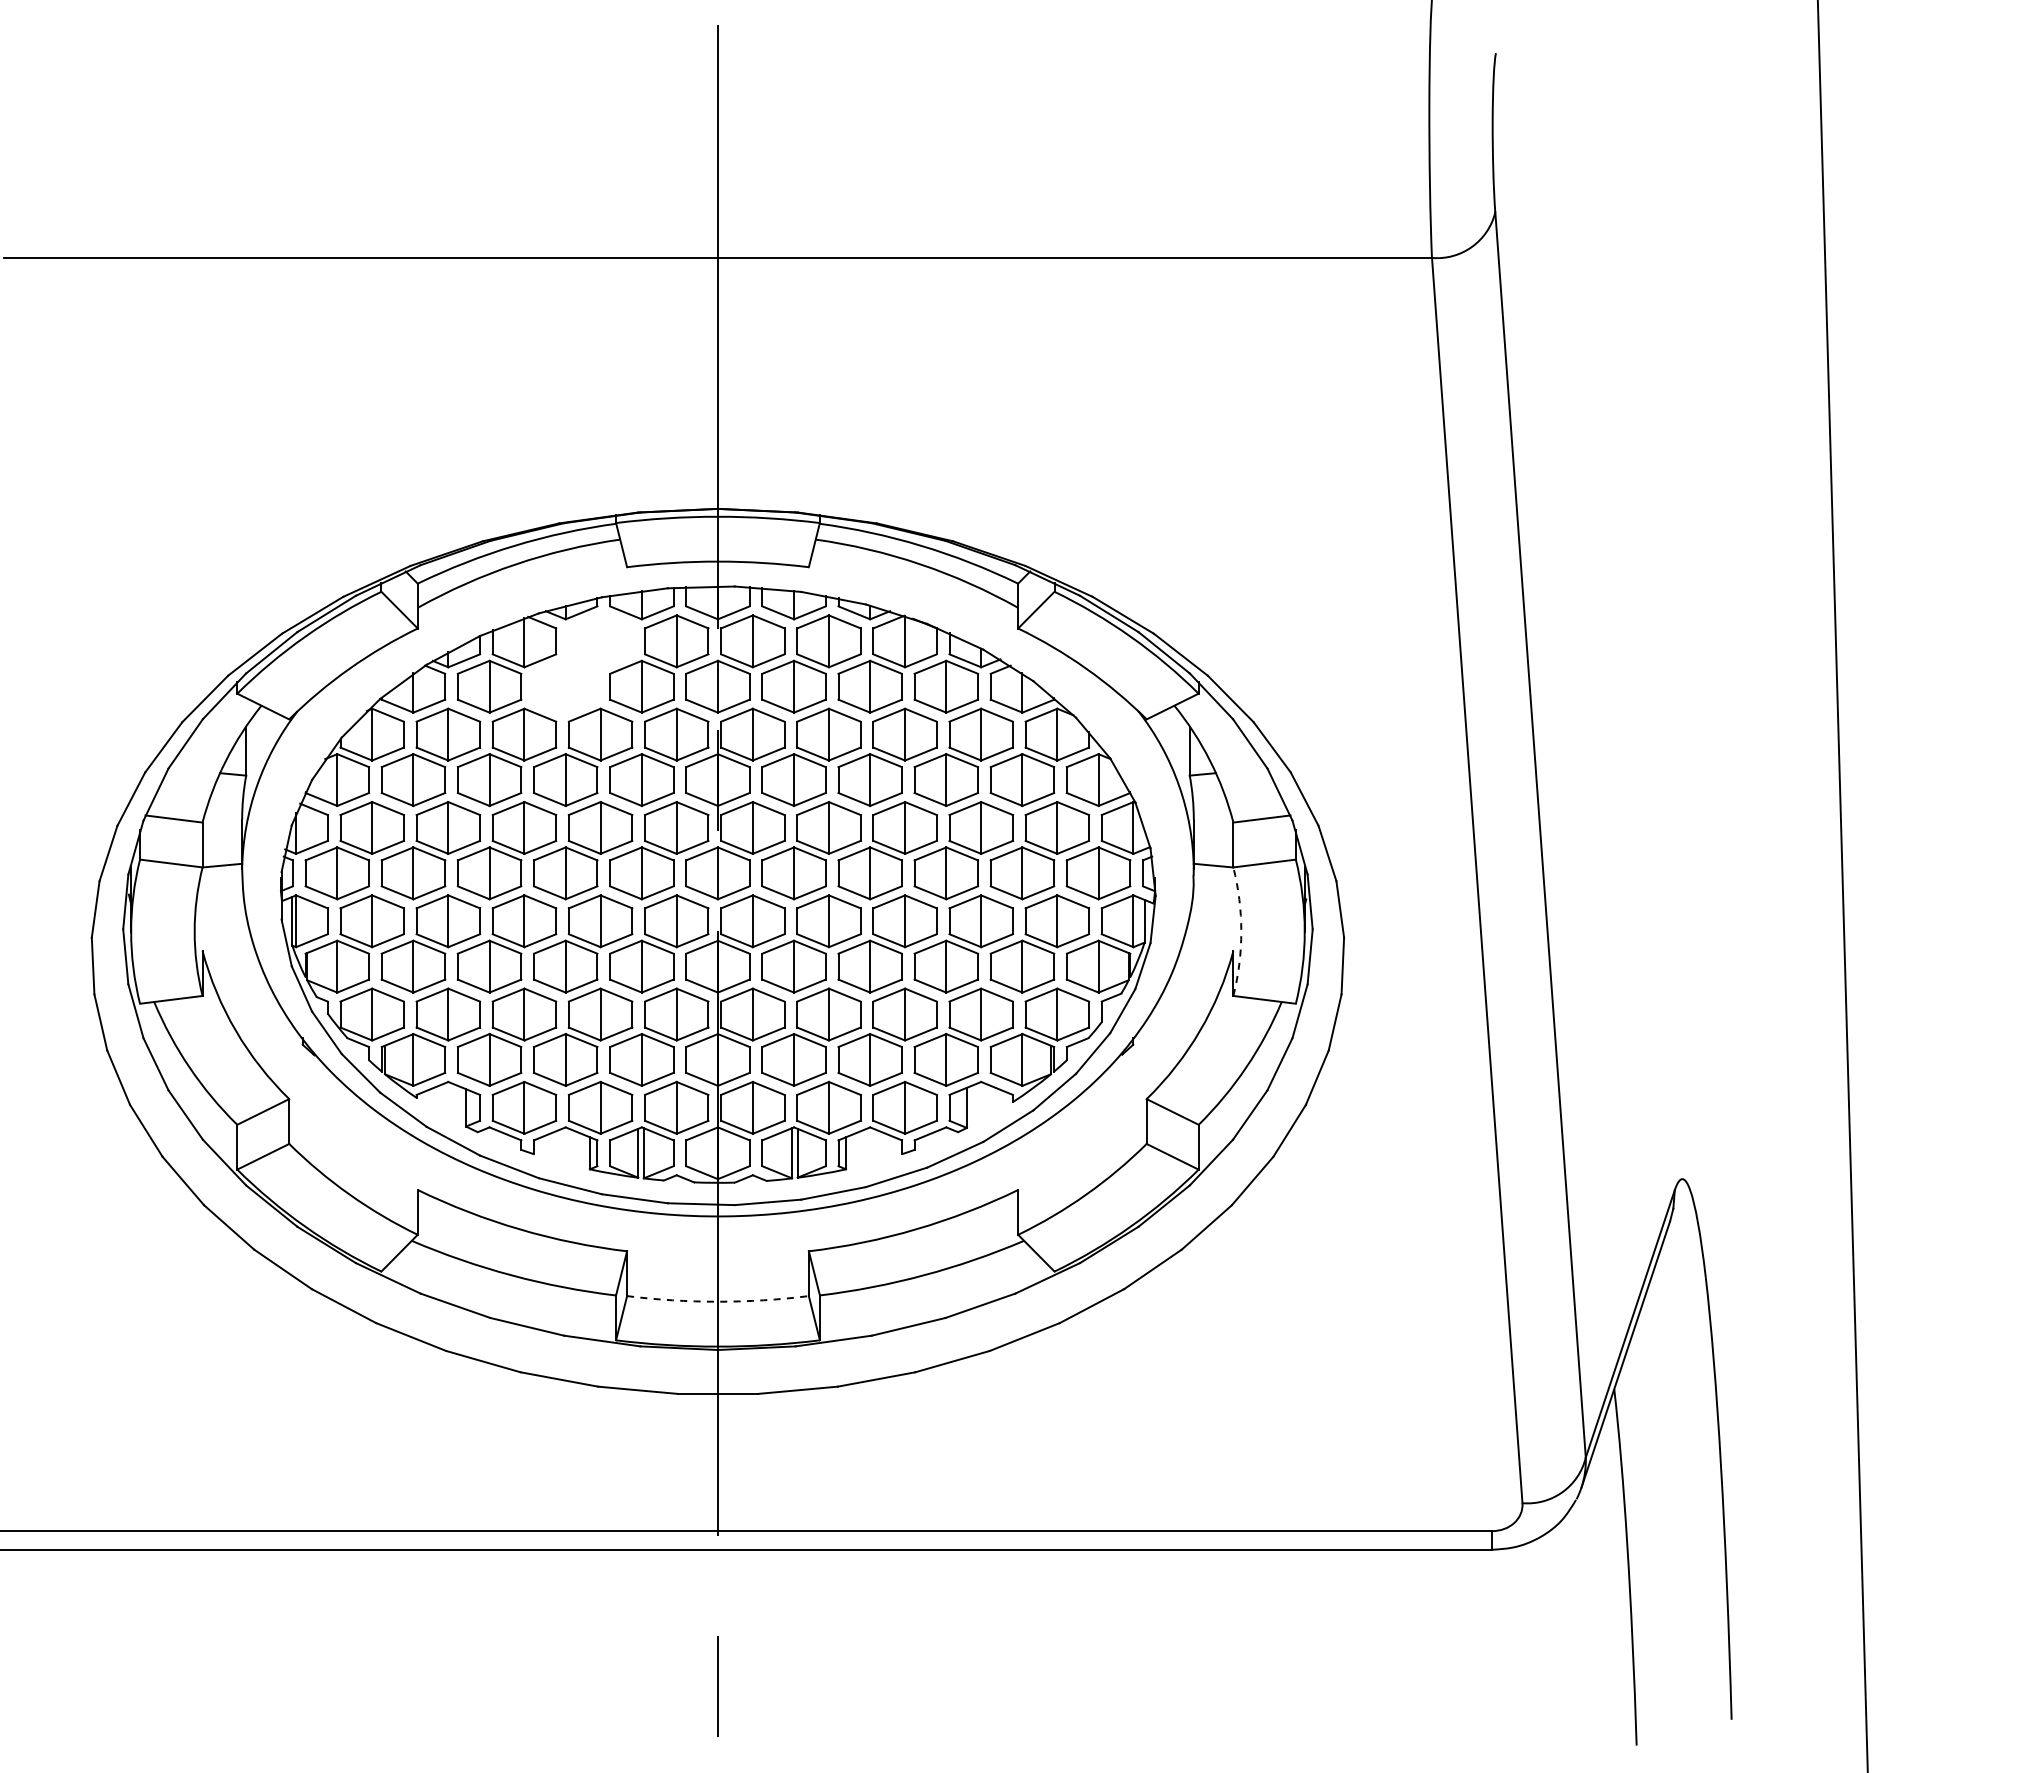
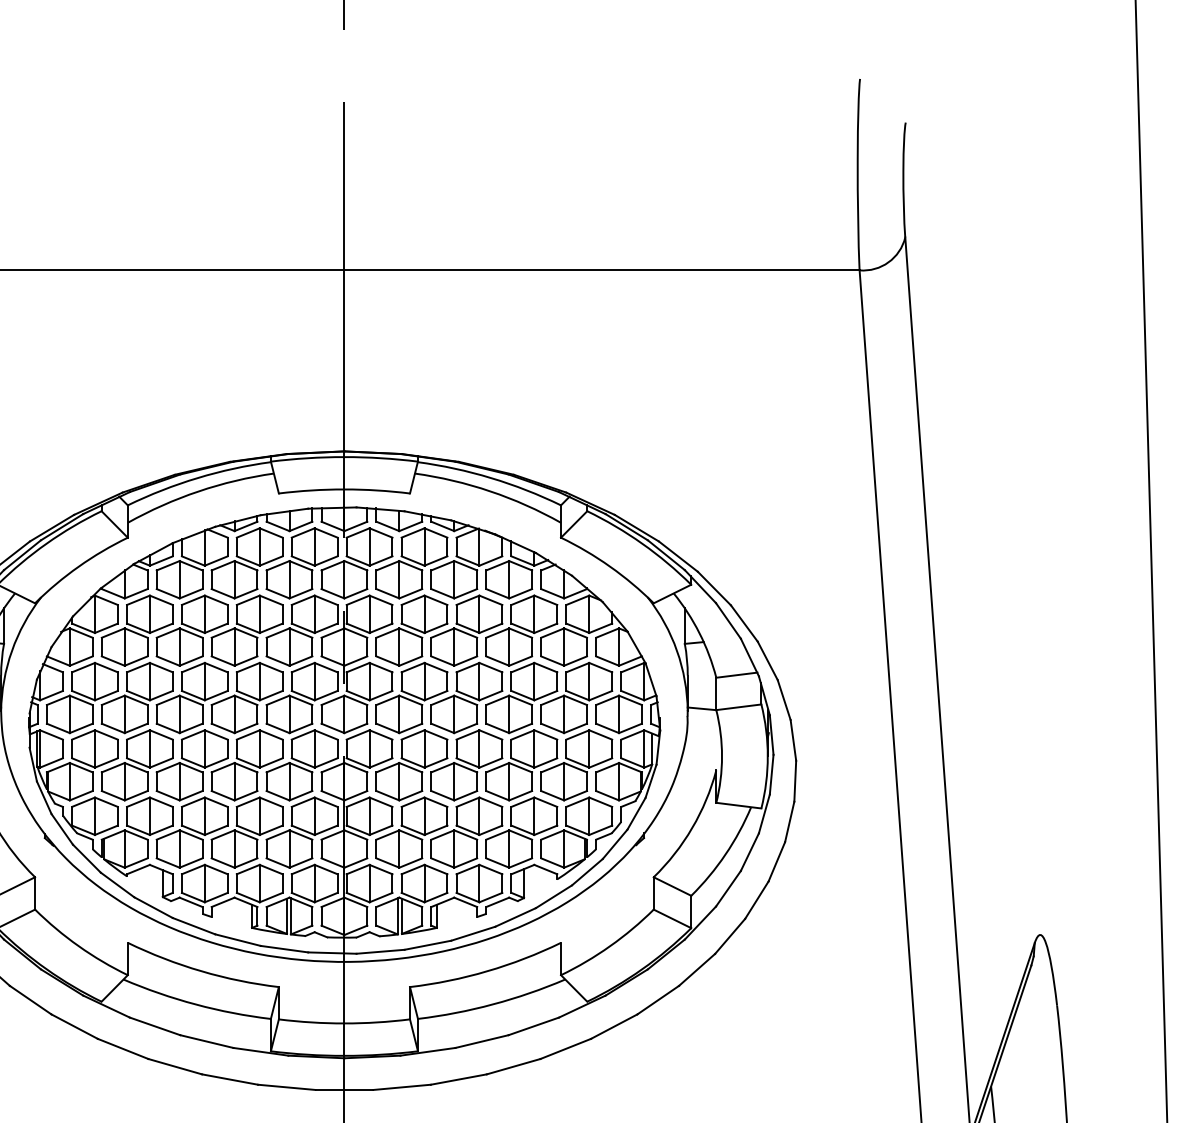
part: (583, 663) -> (247, 562), added
arc: (1241, 931) -> (722, 756), dashed -> solid
arc: (717, 1301) -> (344, 1023), dashed -> solid

